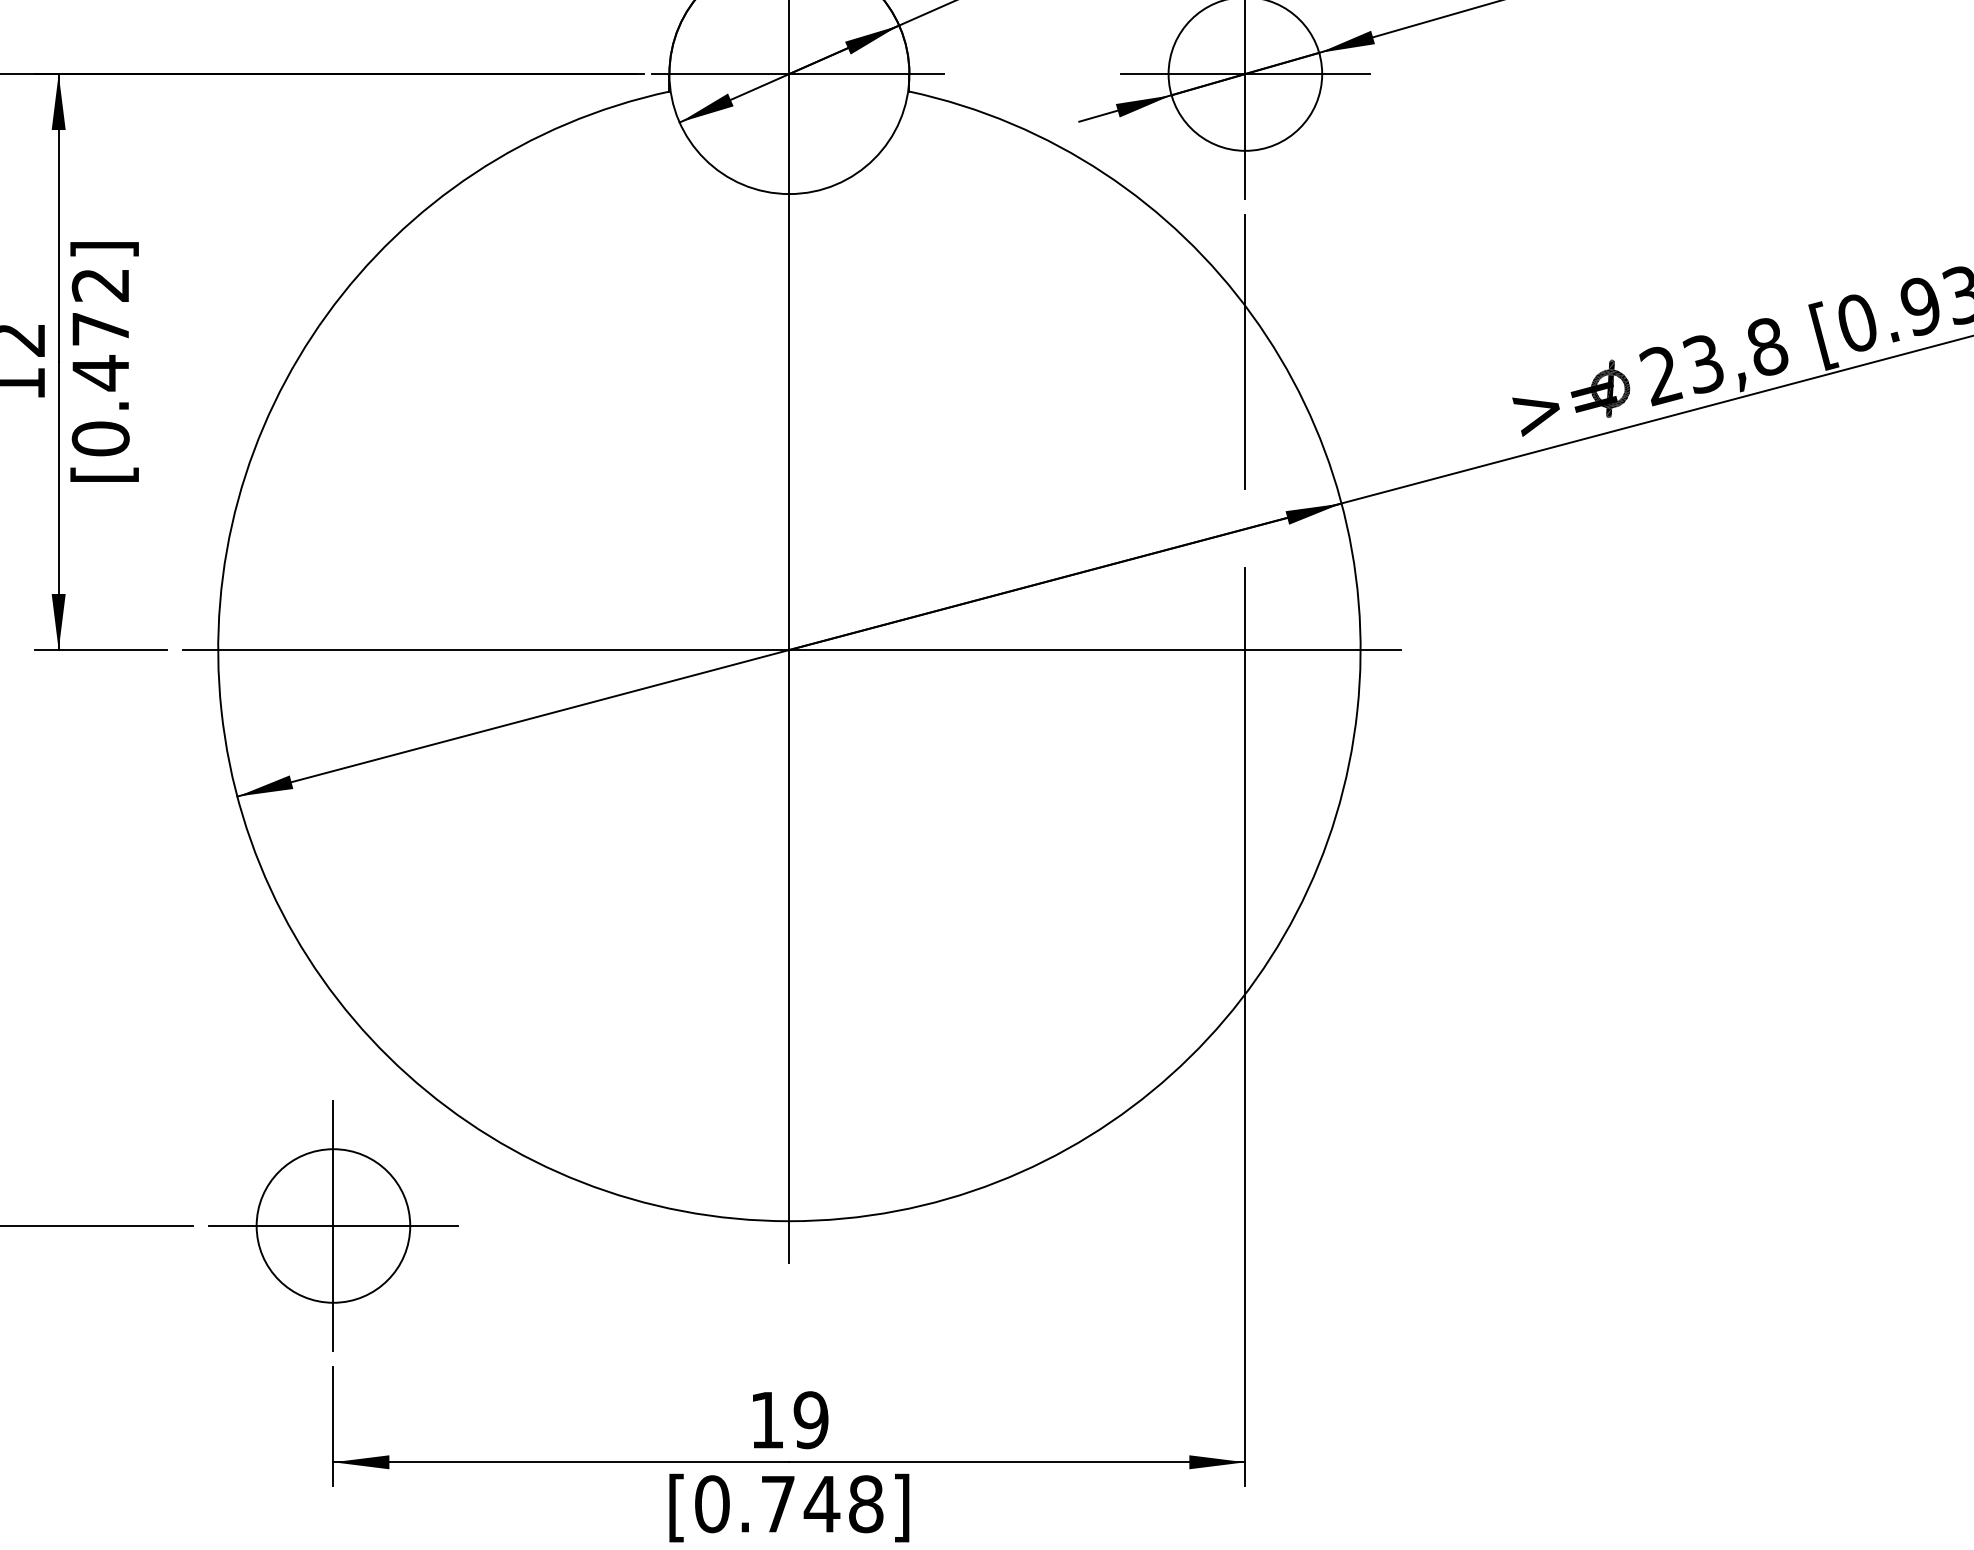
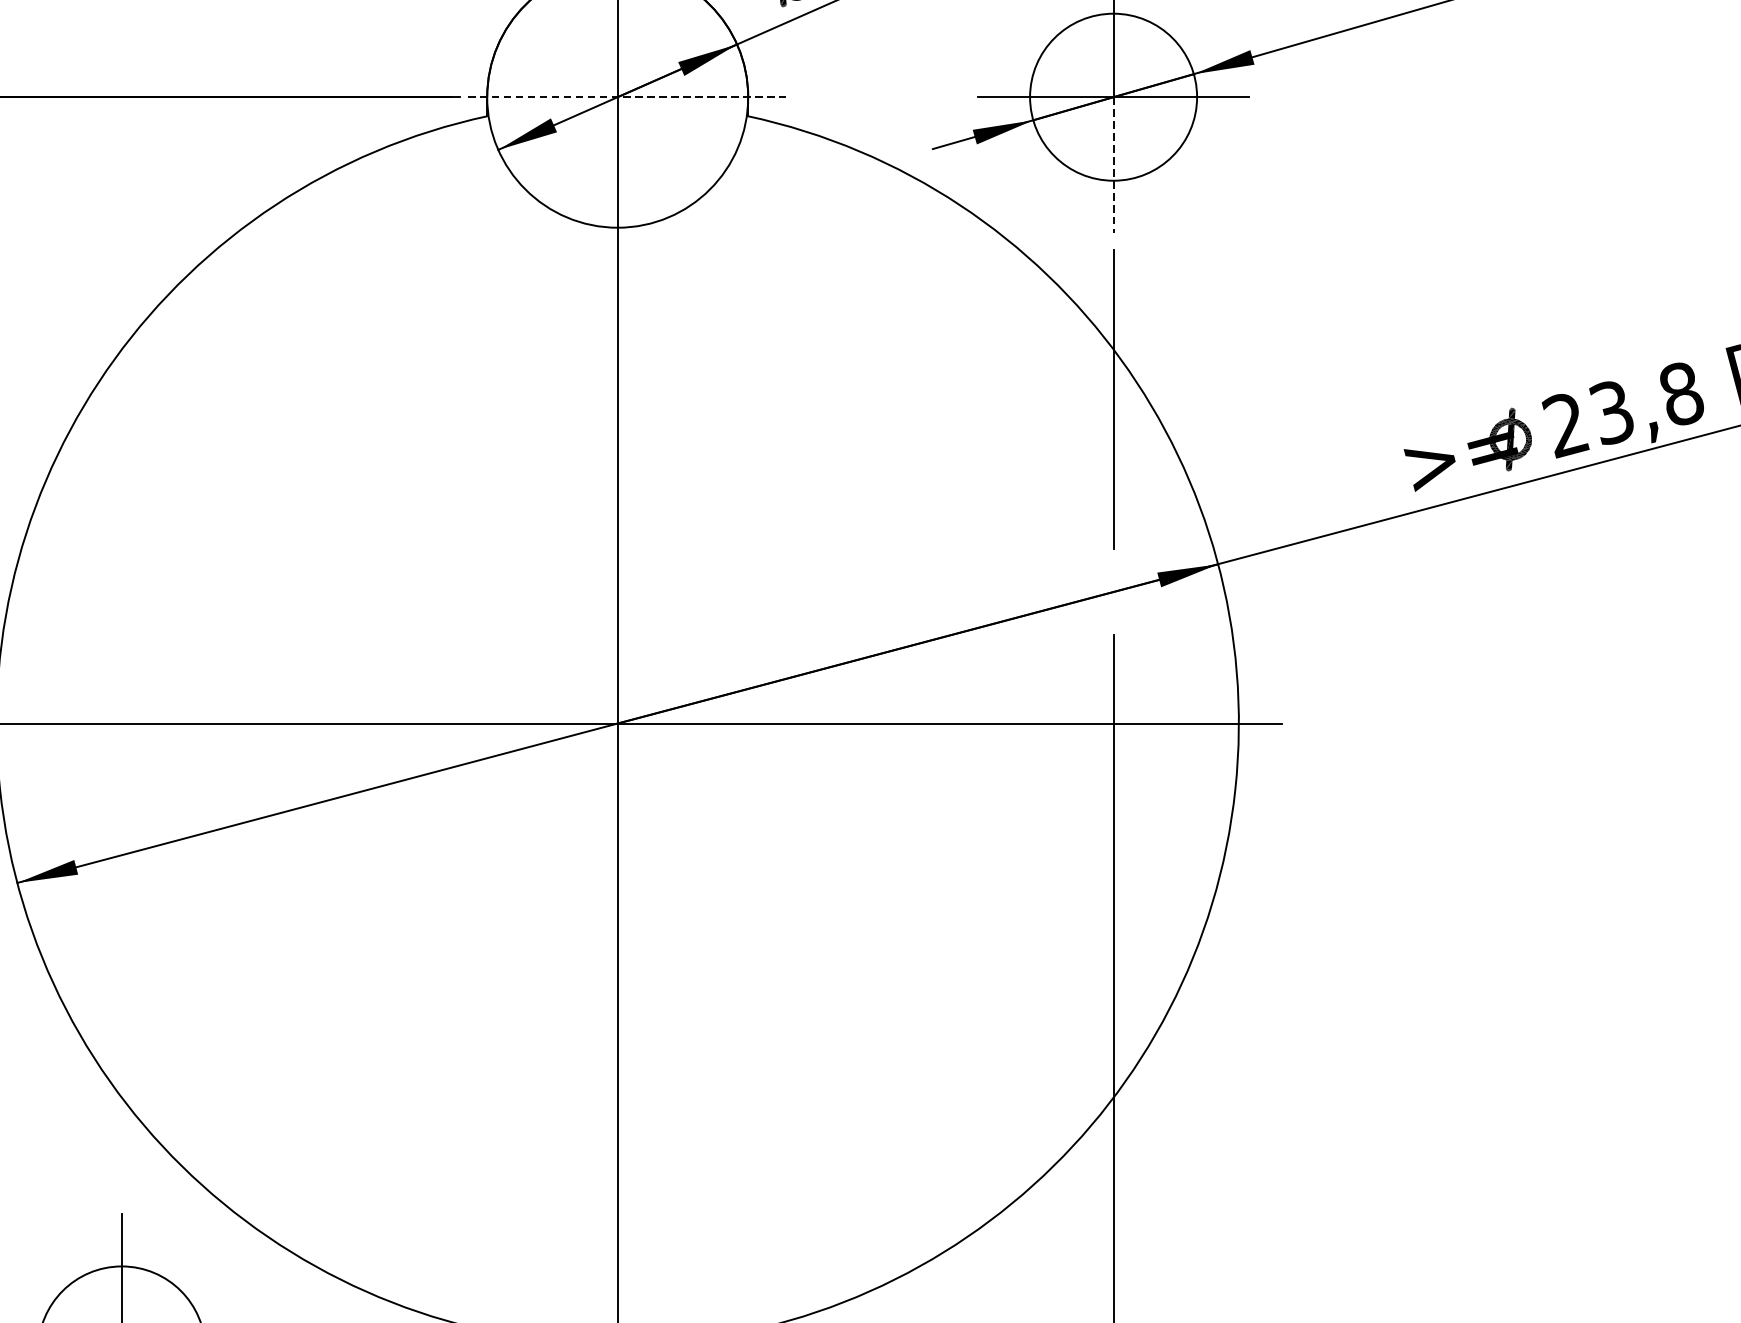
line: (798, 74) -> (627, 97), solid -> dashed
line: (1245, 136) -> (1113, 165), solid -> dashed

